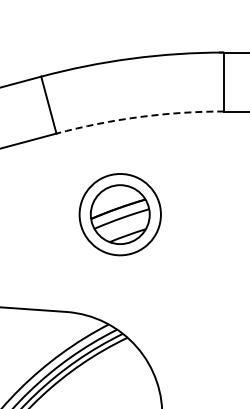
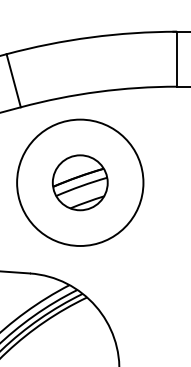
arc: (139, 117) -> (98, 92), dashed -> solid
circle: (120, 214) -> (80, 182), size x1.67

